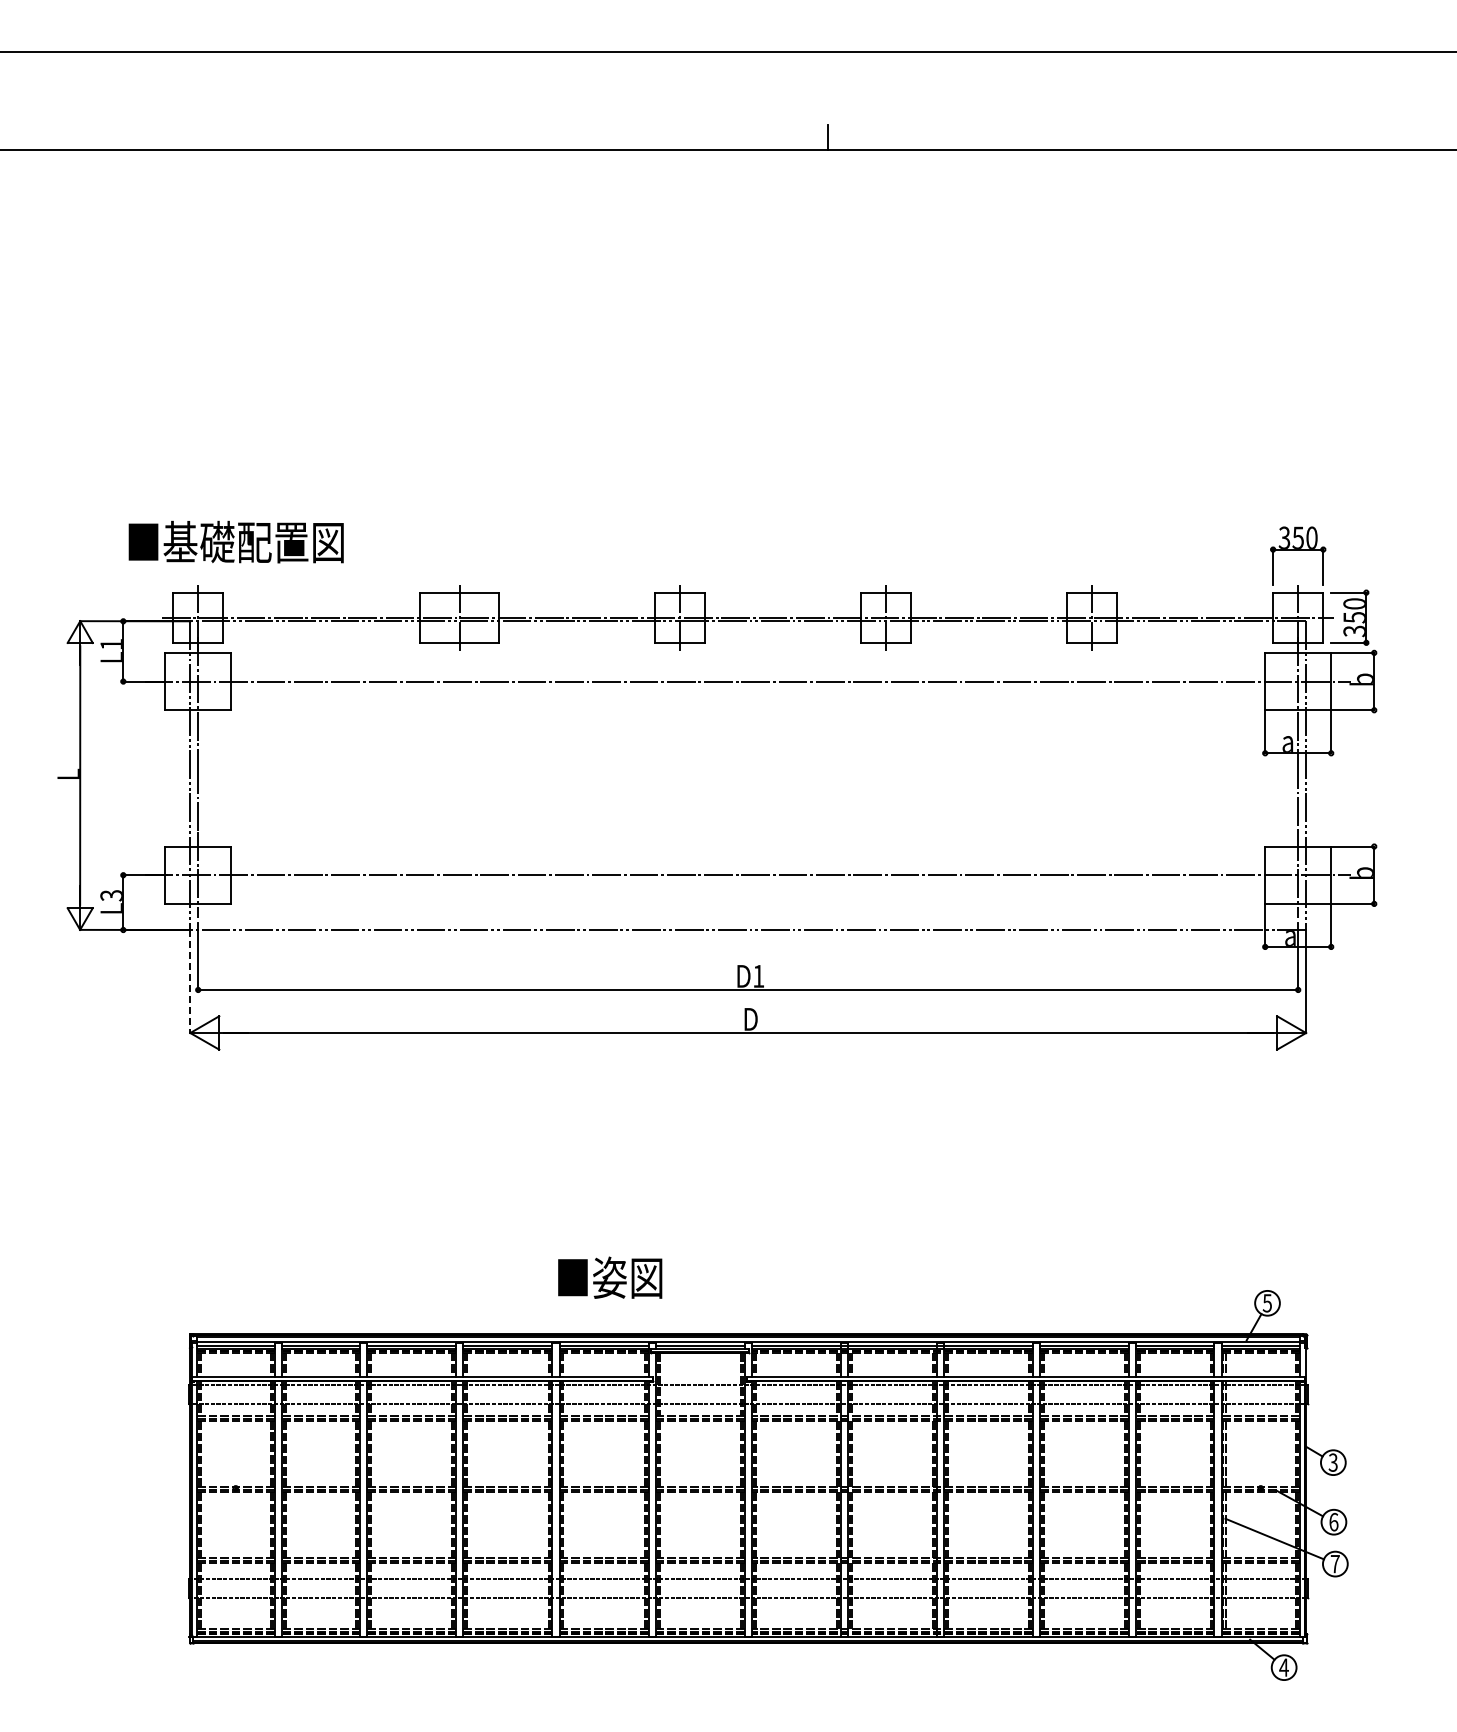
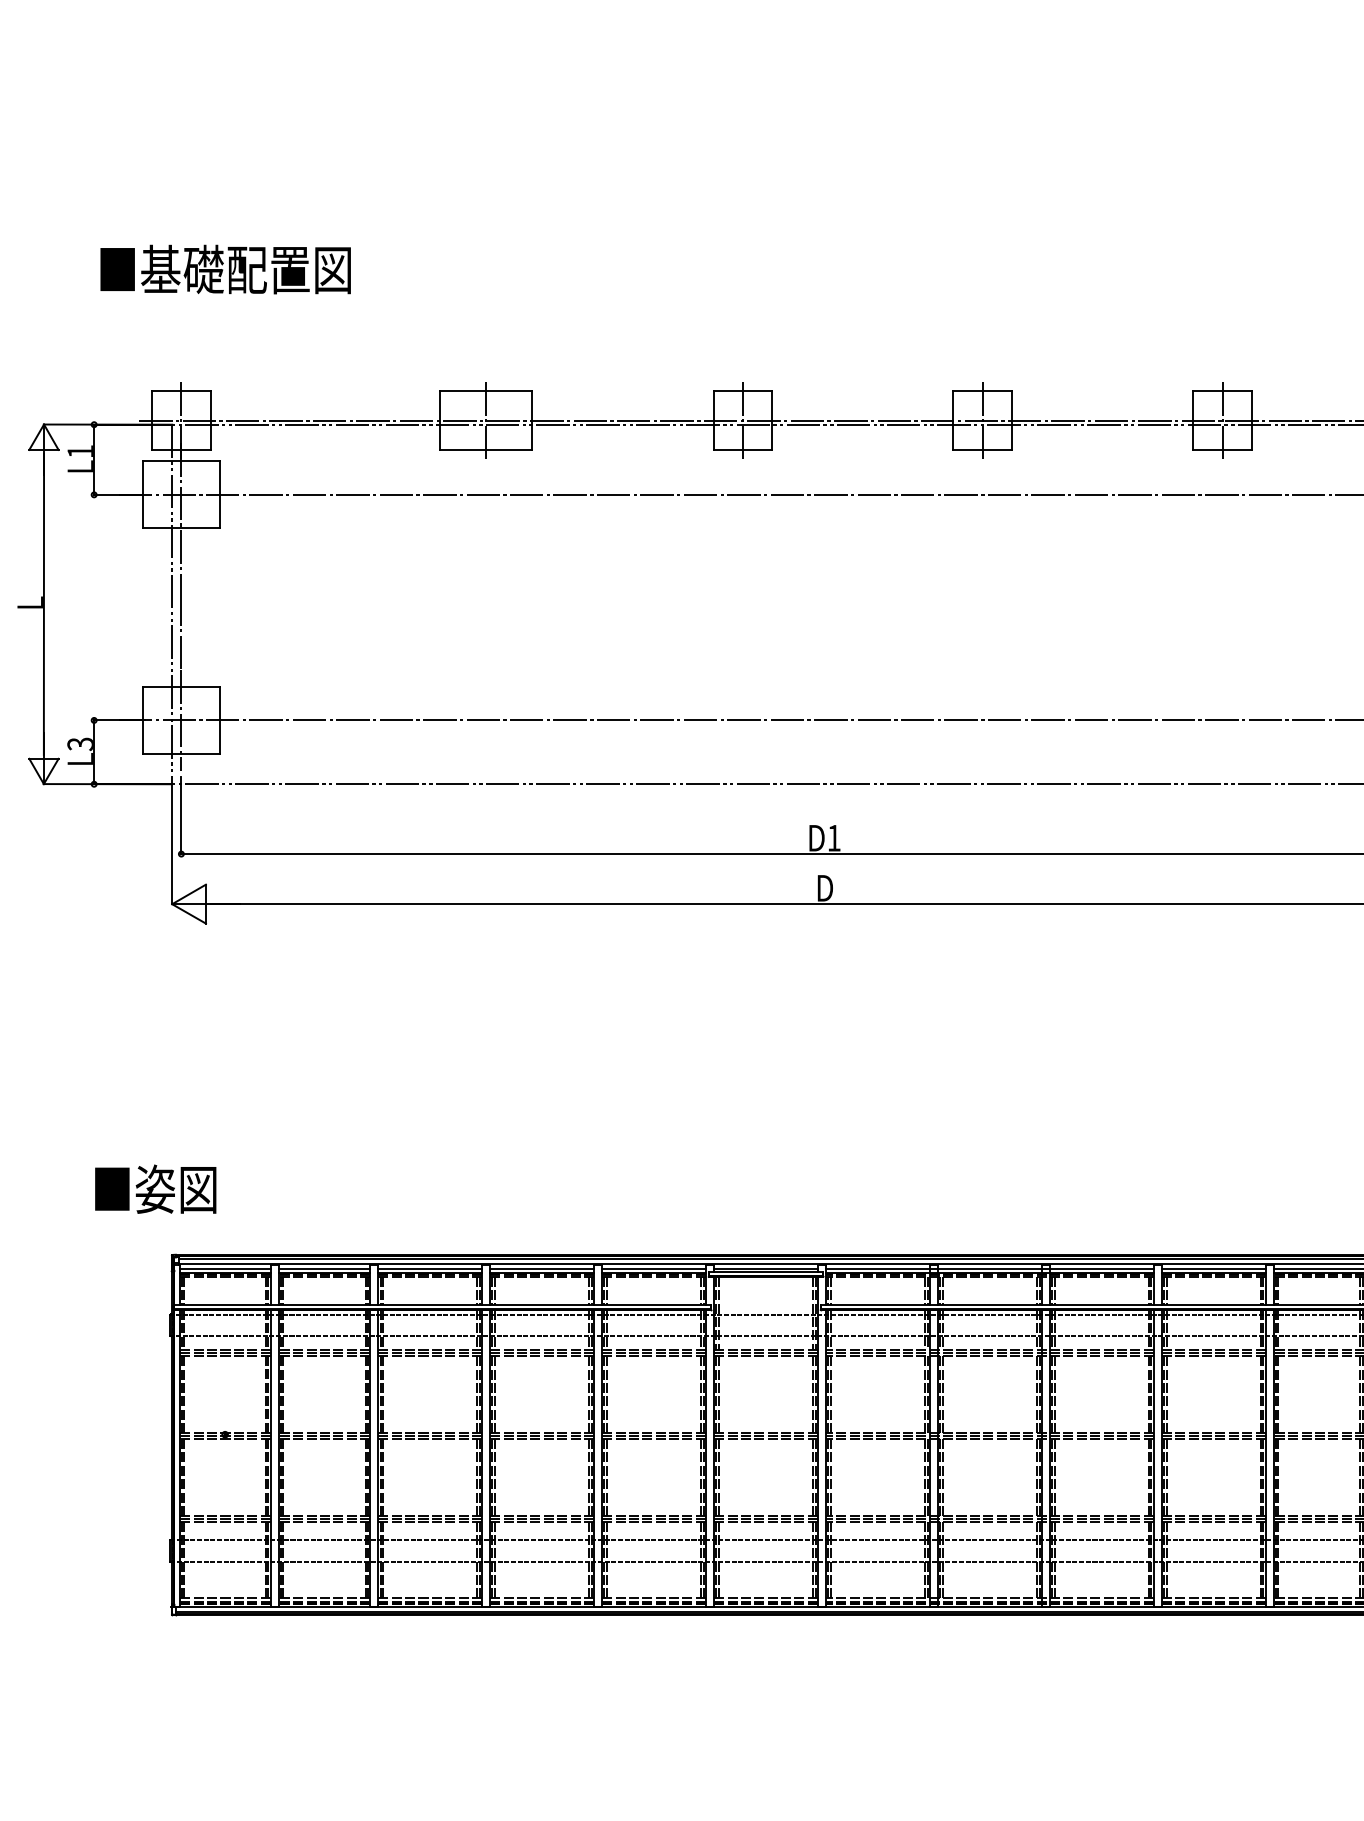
text: (235, 541) -> (224, 268), moved
line: (190, 982) -> (172, 845), dashed -> solid
text: (610, 1277) -> (156, 1188), moved

